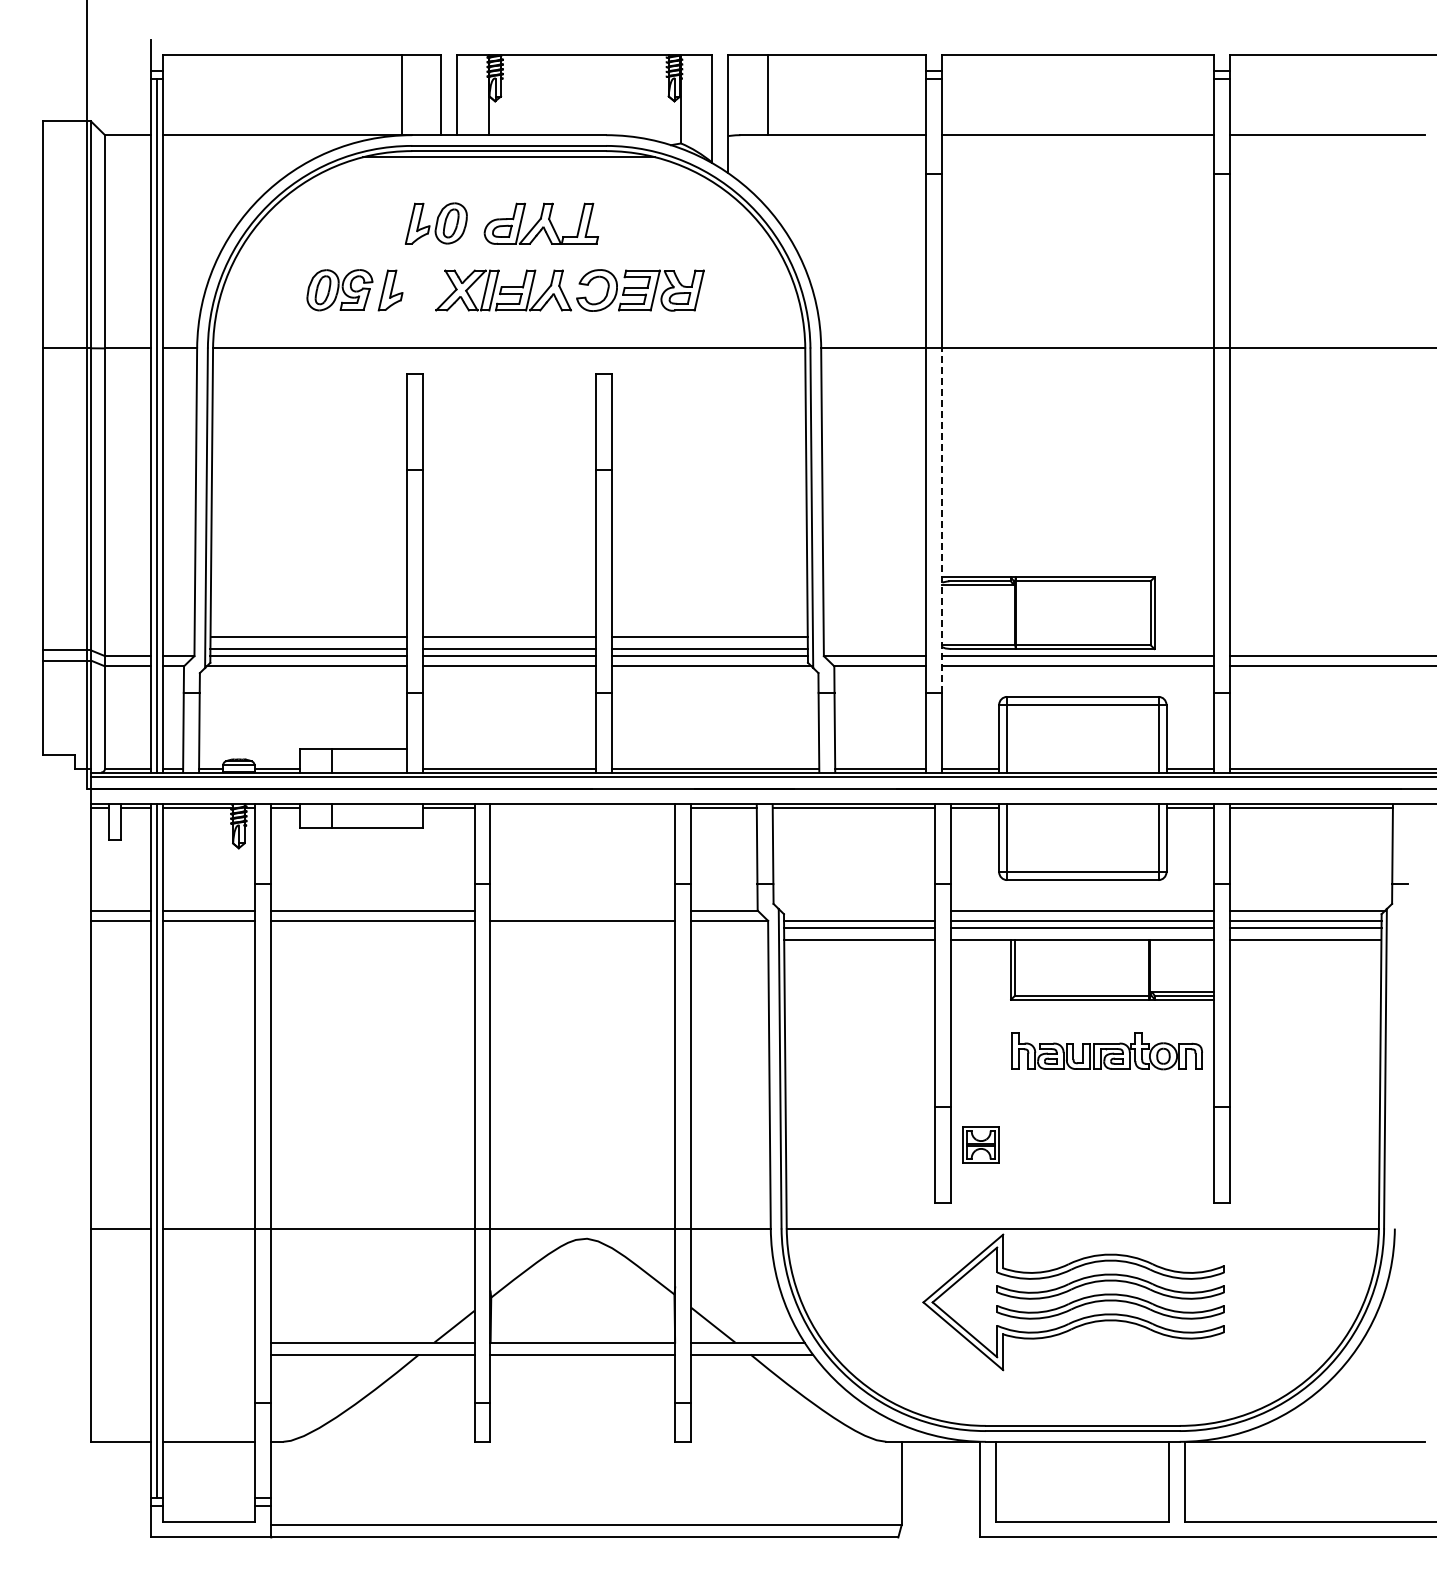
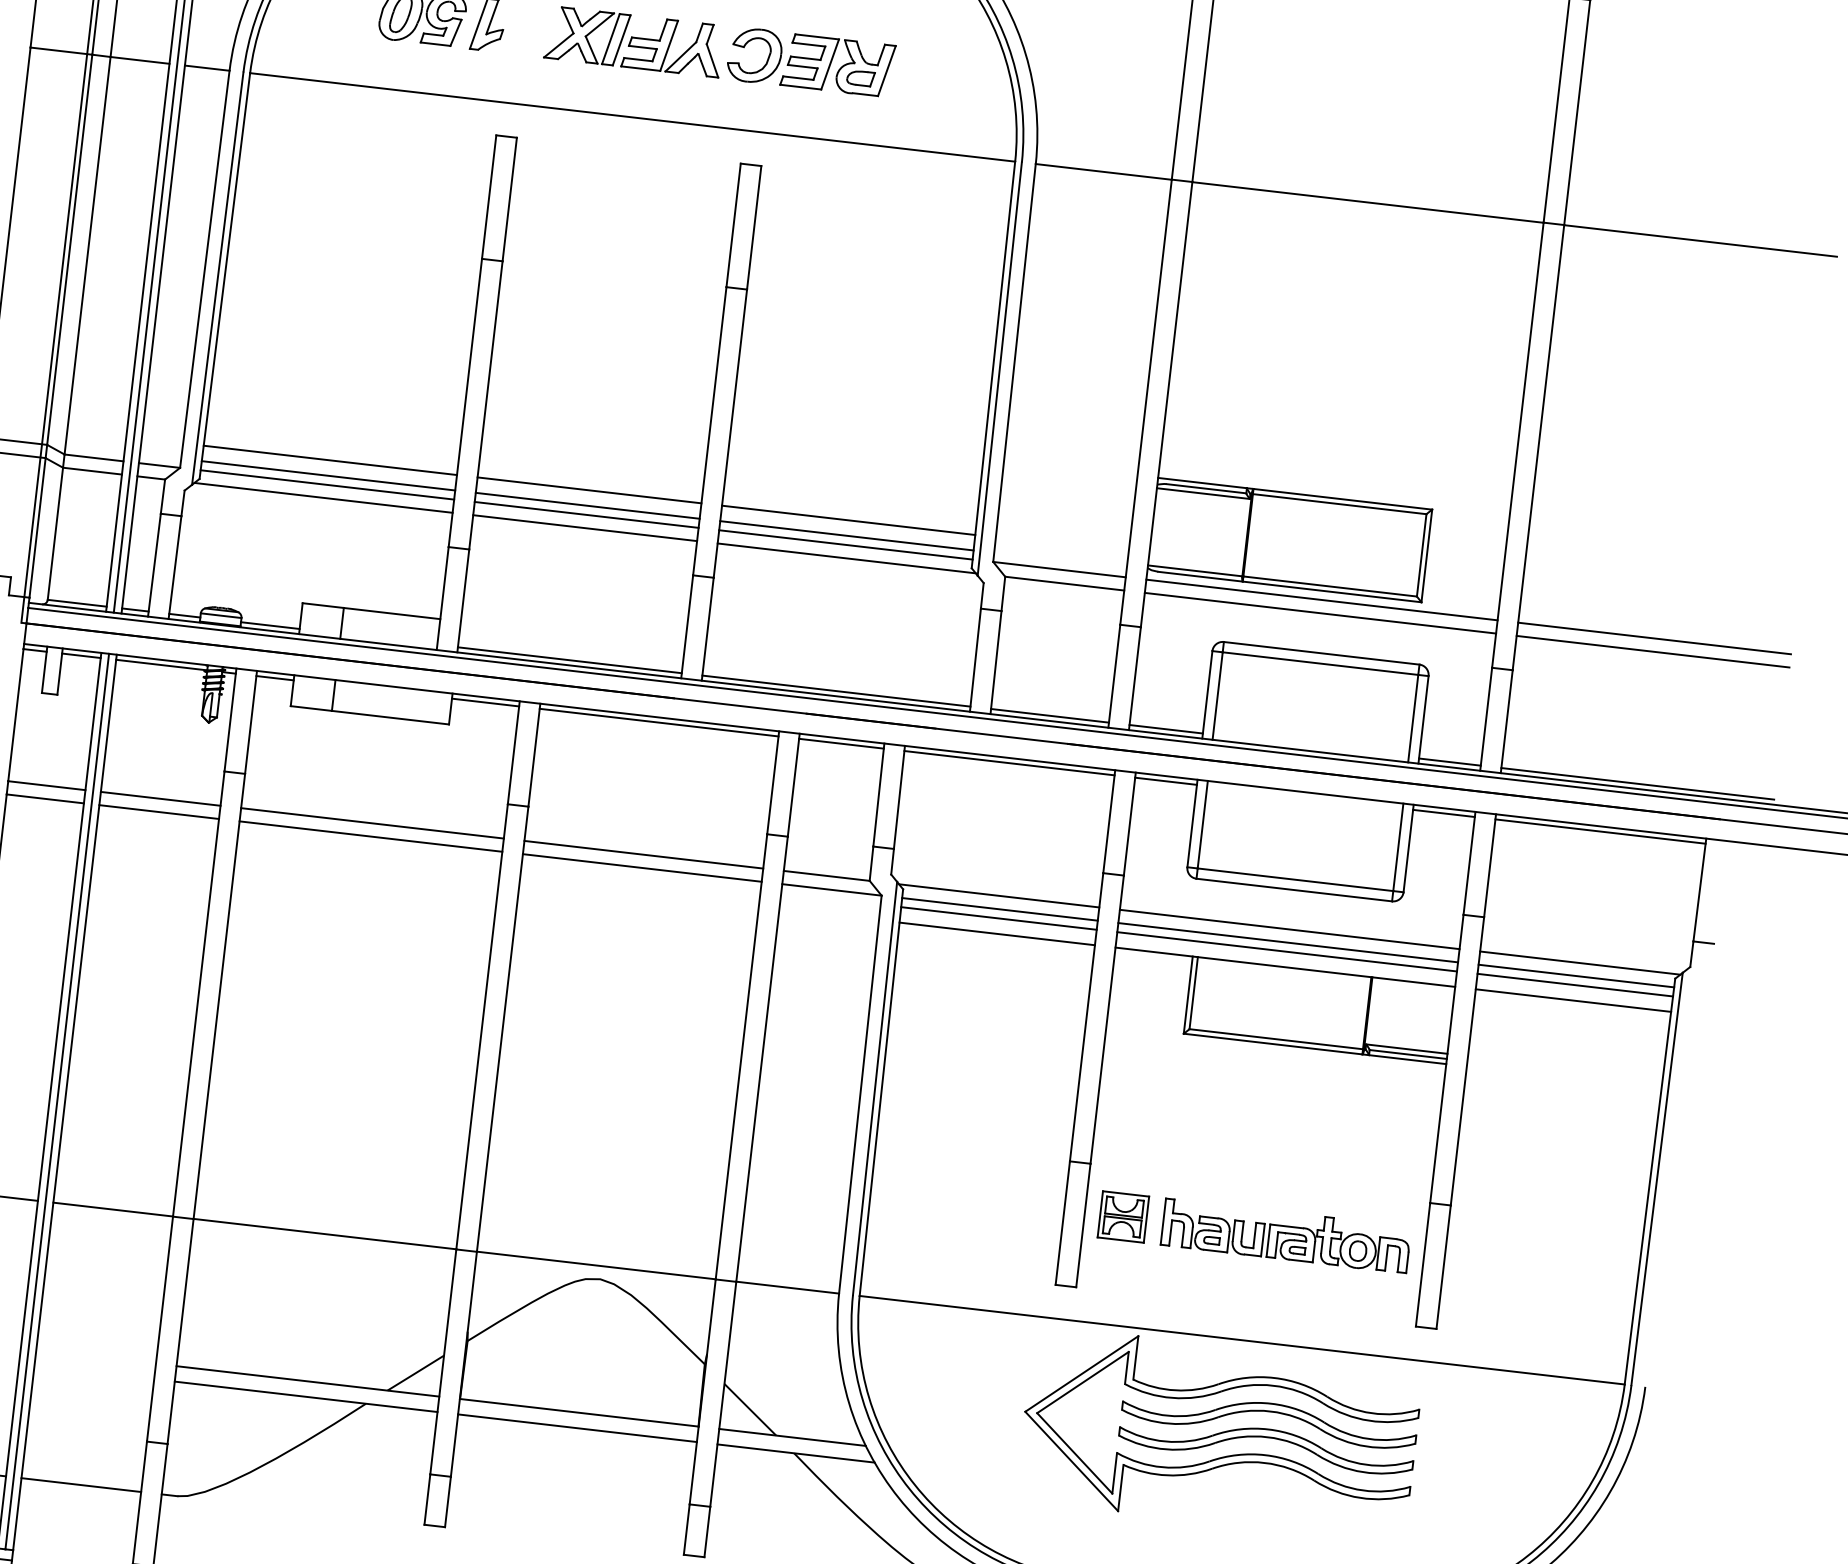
line: (942, 520) -> (1166, 404), dashed -> solid
line: (582, 808) -> (658, 722), added
line: (582, 910) -> (643, 854), added
line: (857, 910) -> (998, 895), added
part: (1106, 1051) -> (1285, 1236), moved

